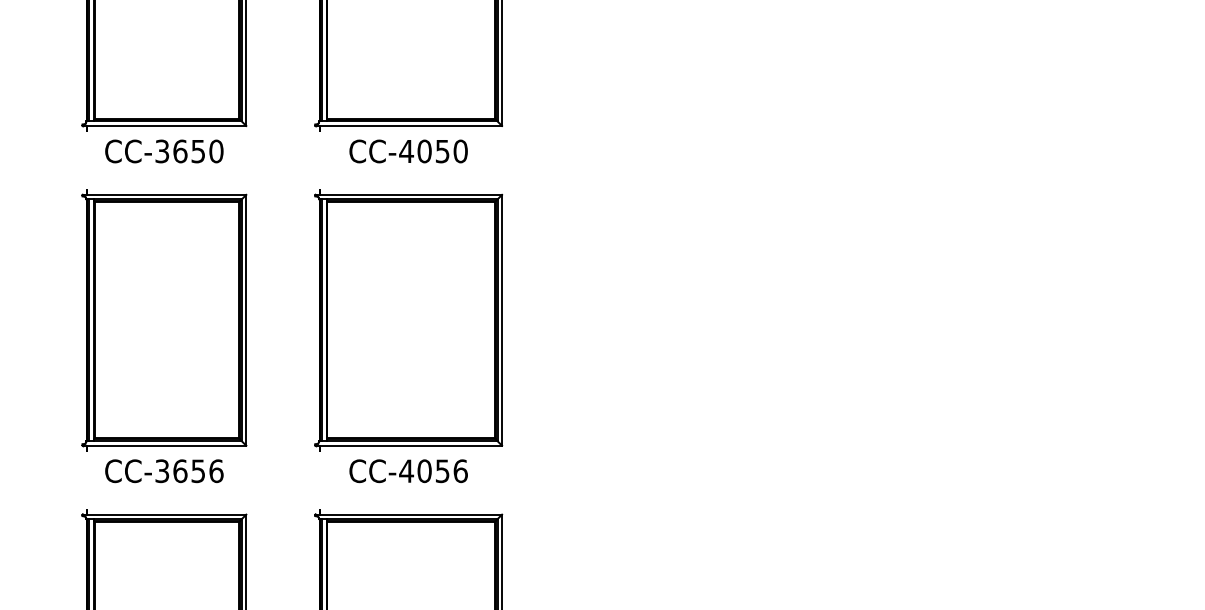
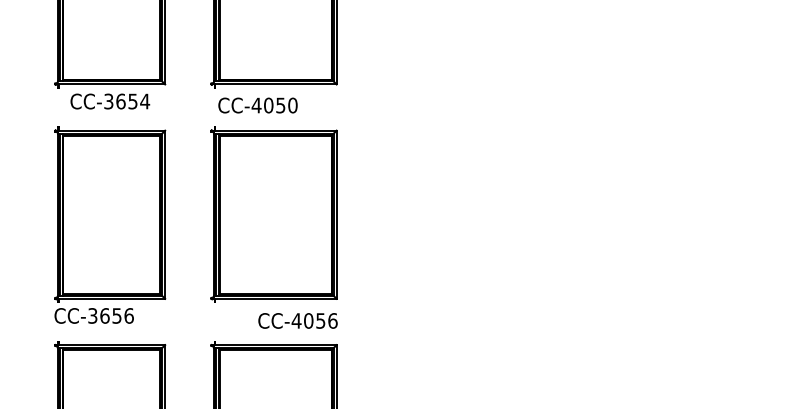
text: (216, 151) -> (145, 101), CC-3650 -> CC-3654
text: (407, 151) -> (257, 105), moved
text: (163, 470) -> (93, 315), moved
text: (407, 470) -> (297, 320), moved

